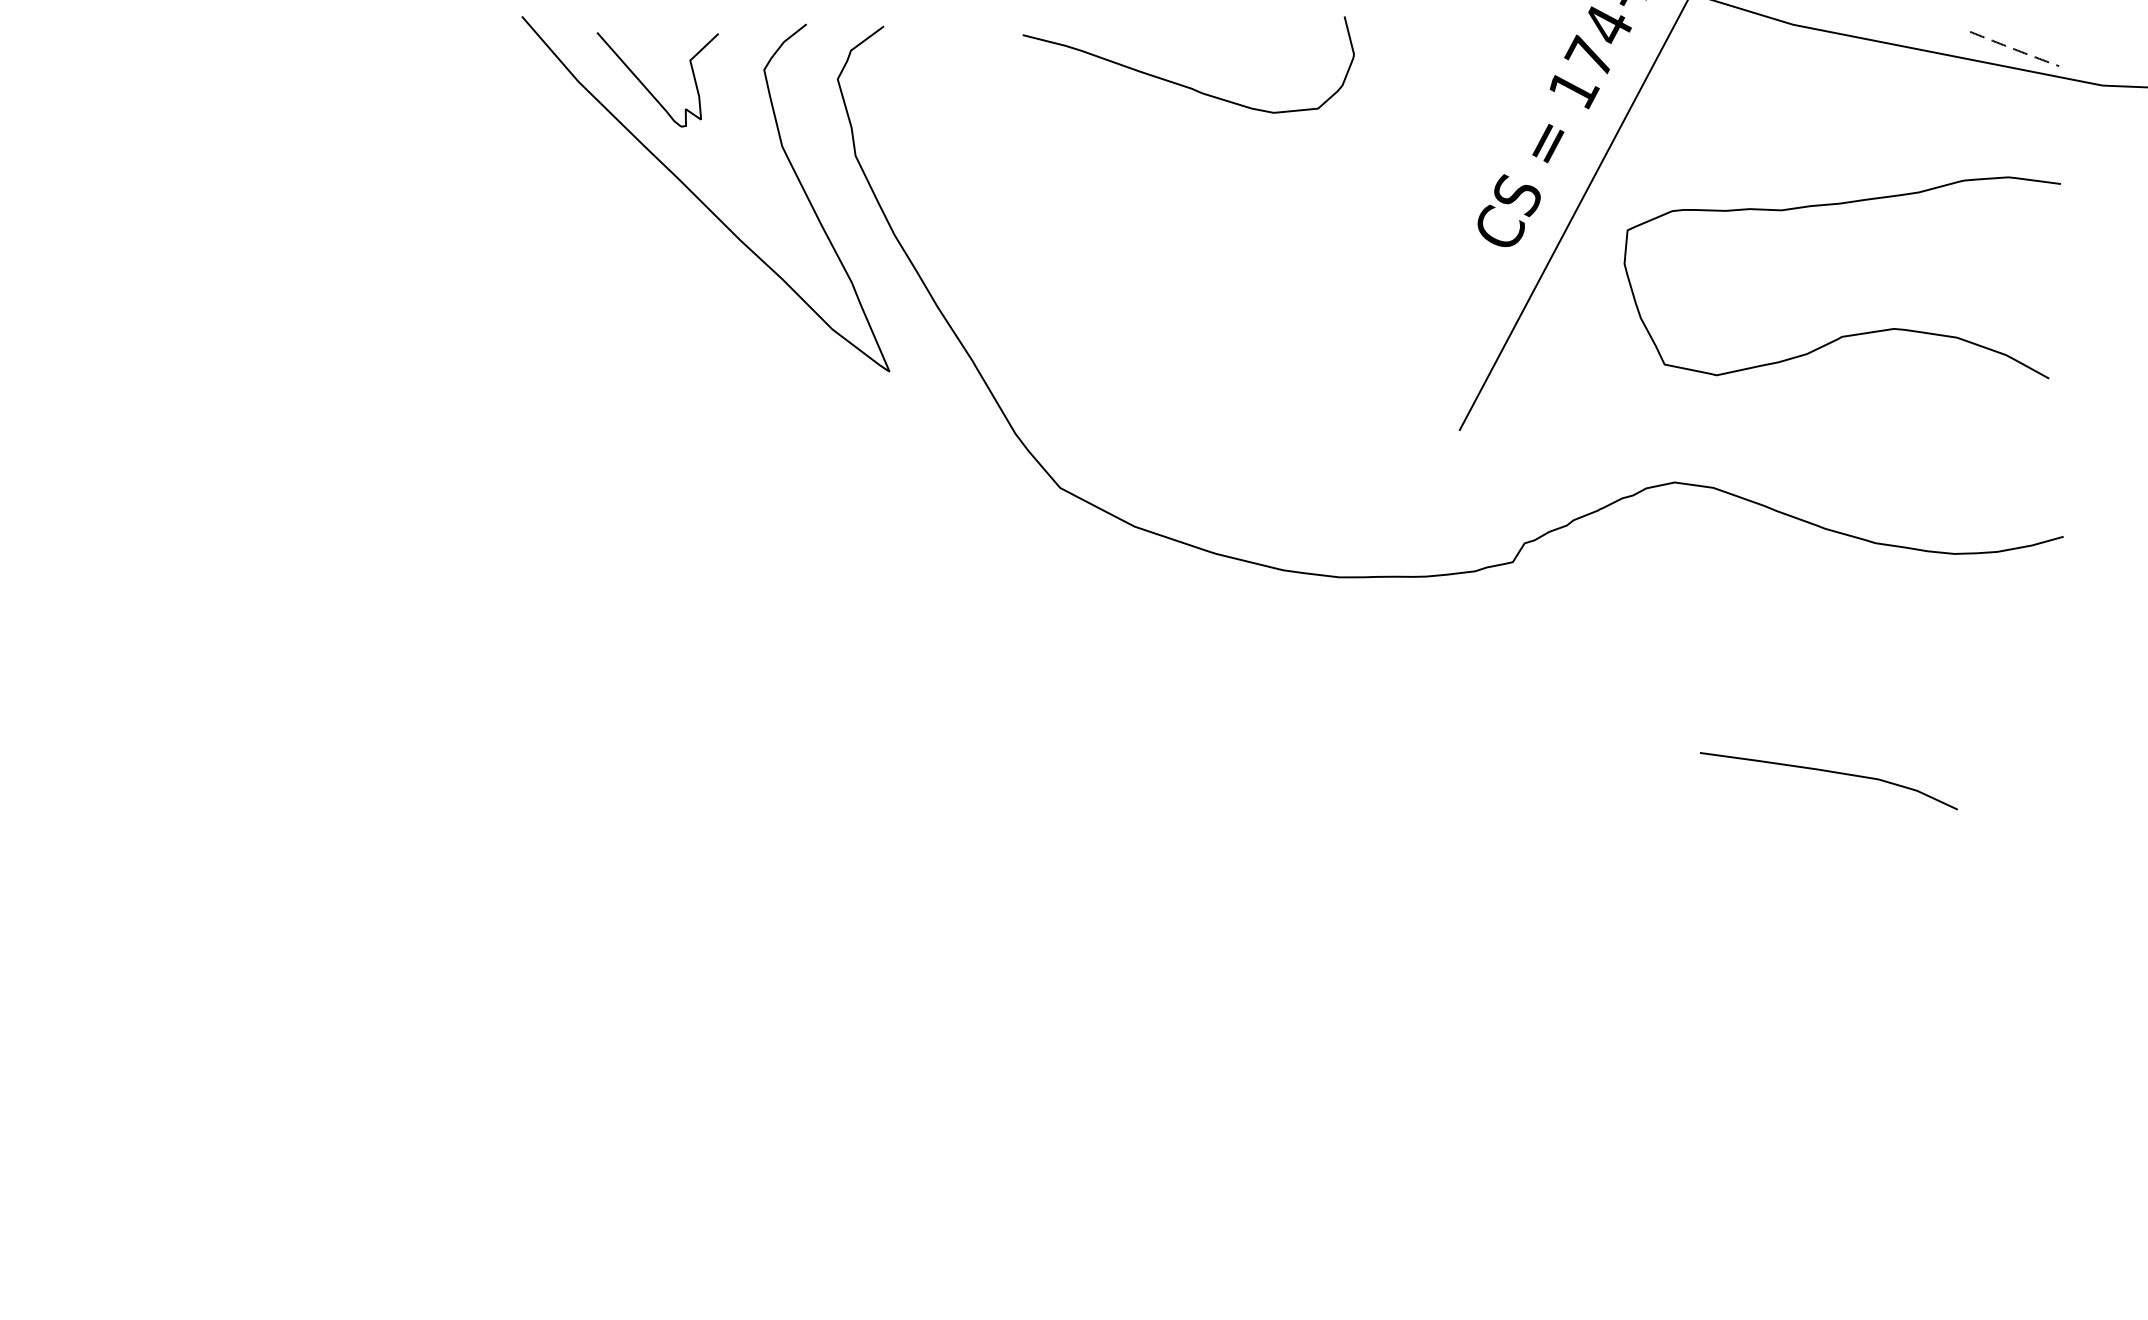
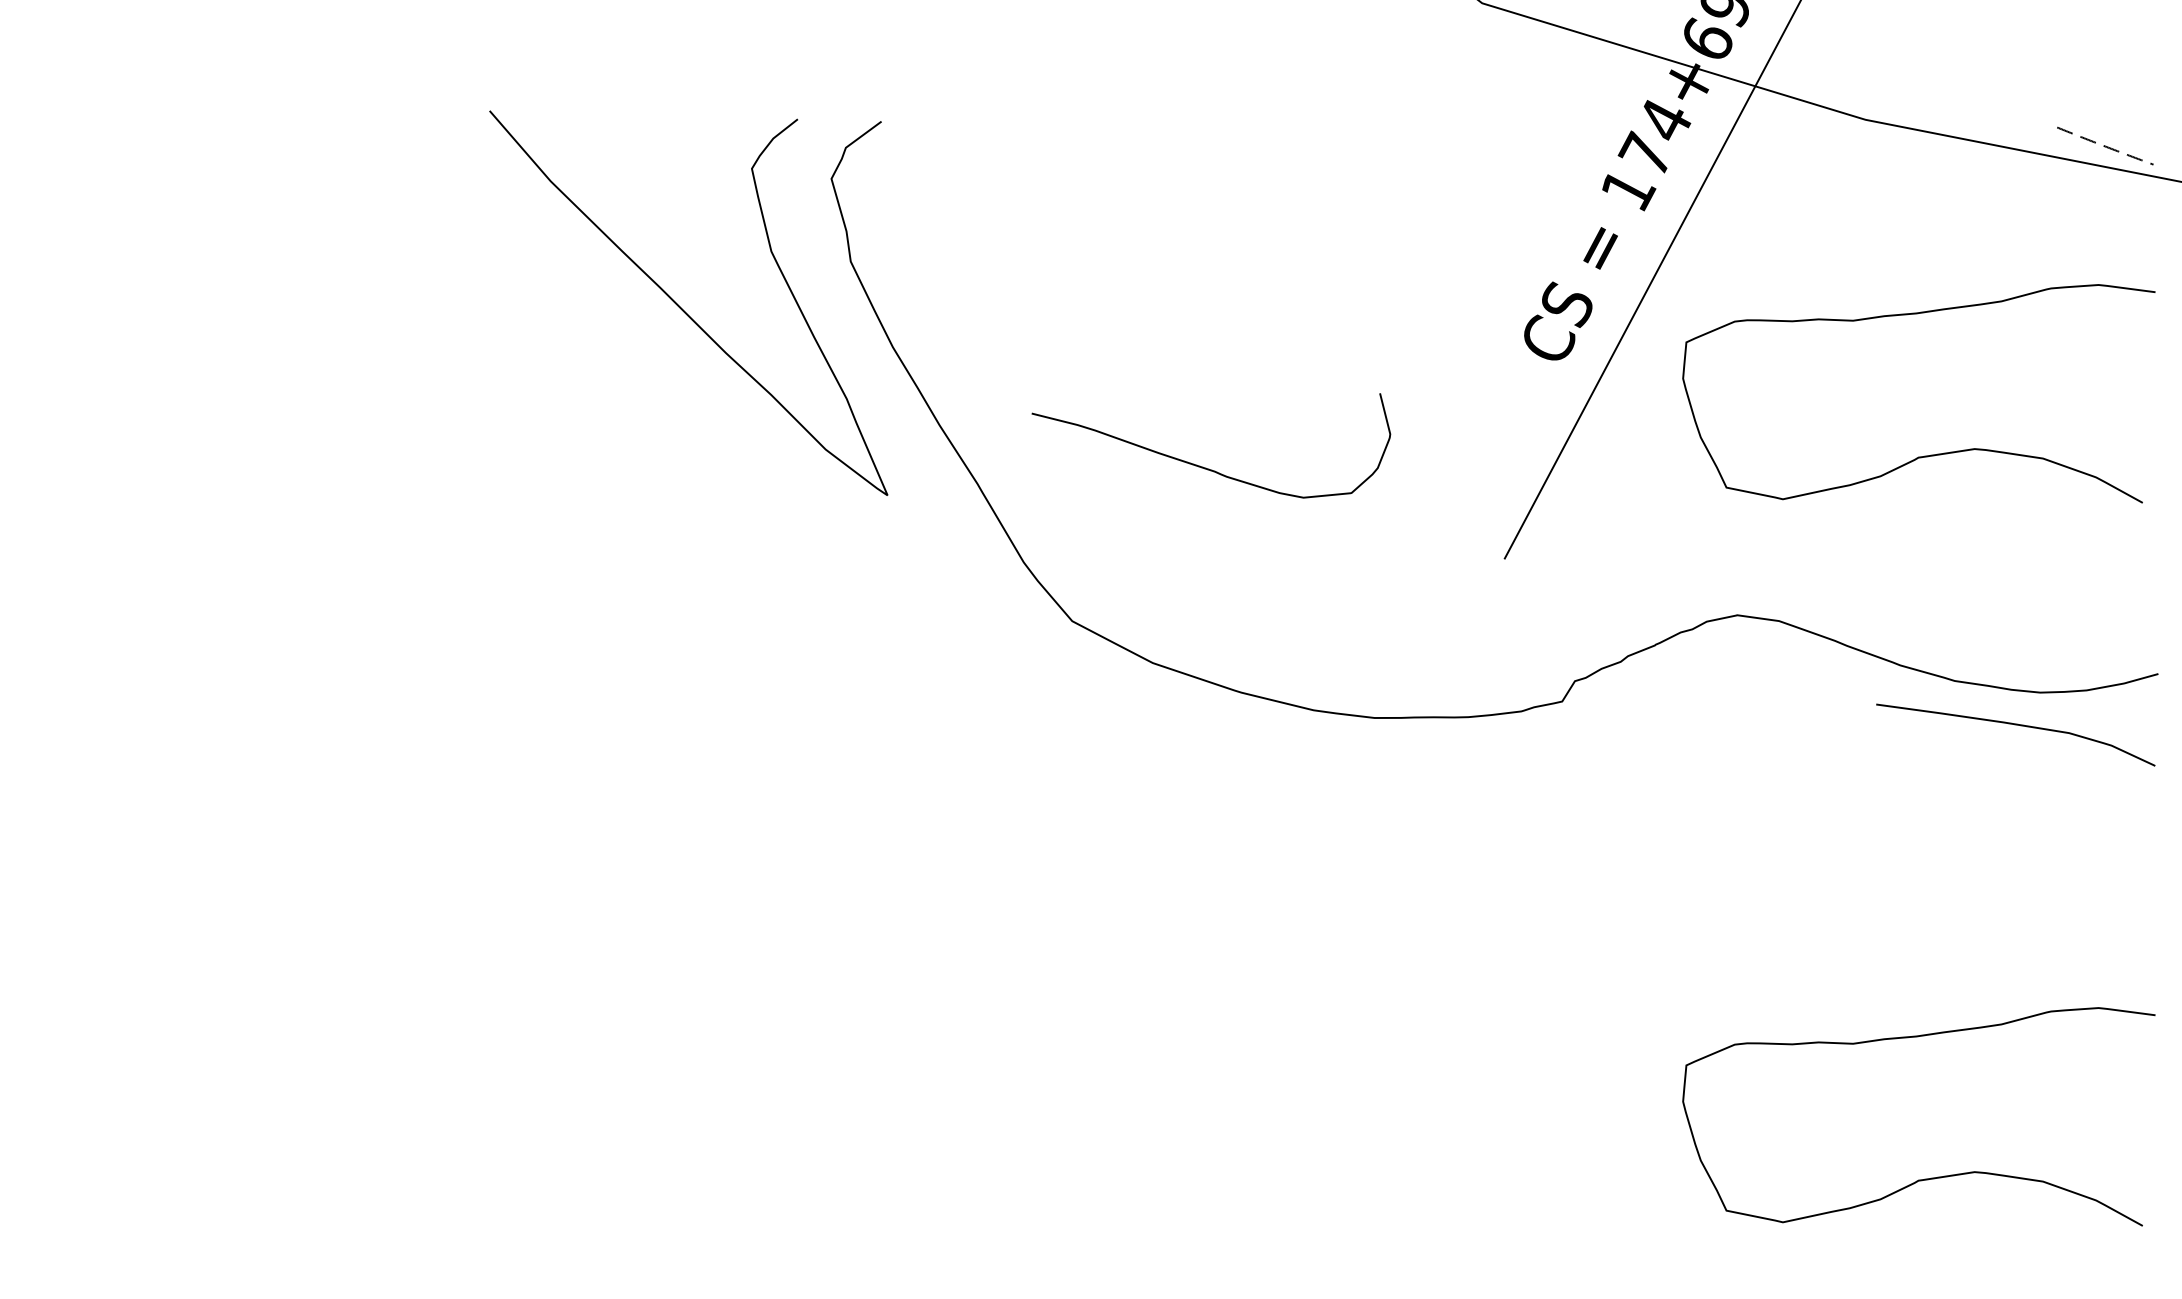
curve: (1182, 84) -> (1204, 467), moved
curve: (647, 88) -> (625, 188), removed
curve: (1828, 772) -> (2015, 725), moved
curve: (1849, 1002) -> (1926, 1178), added

